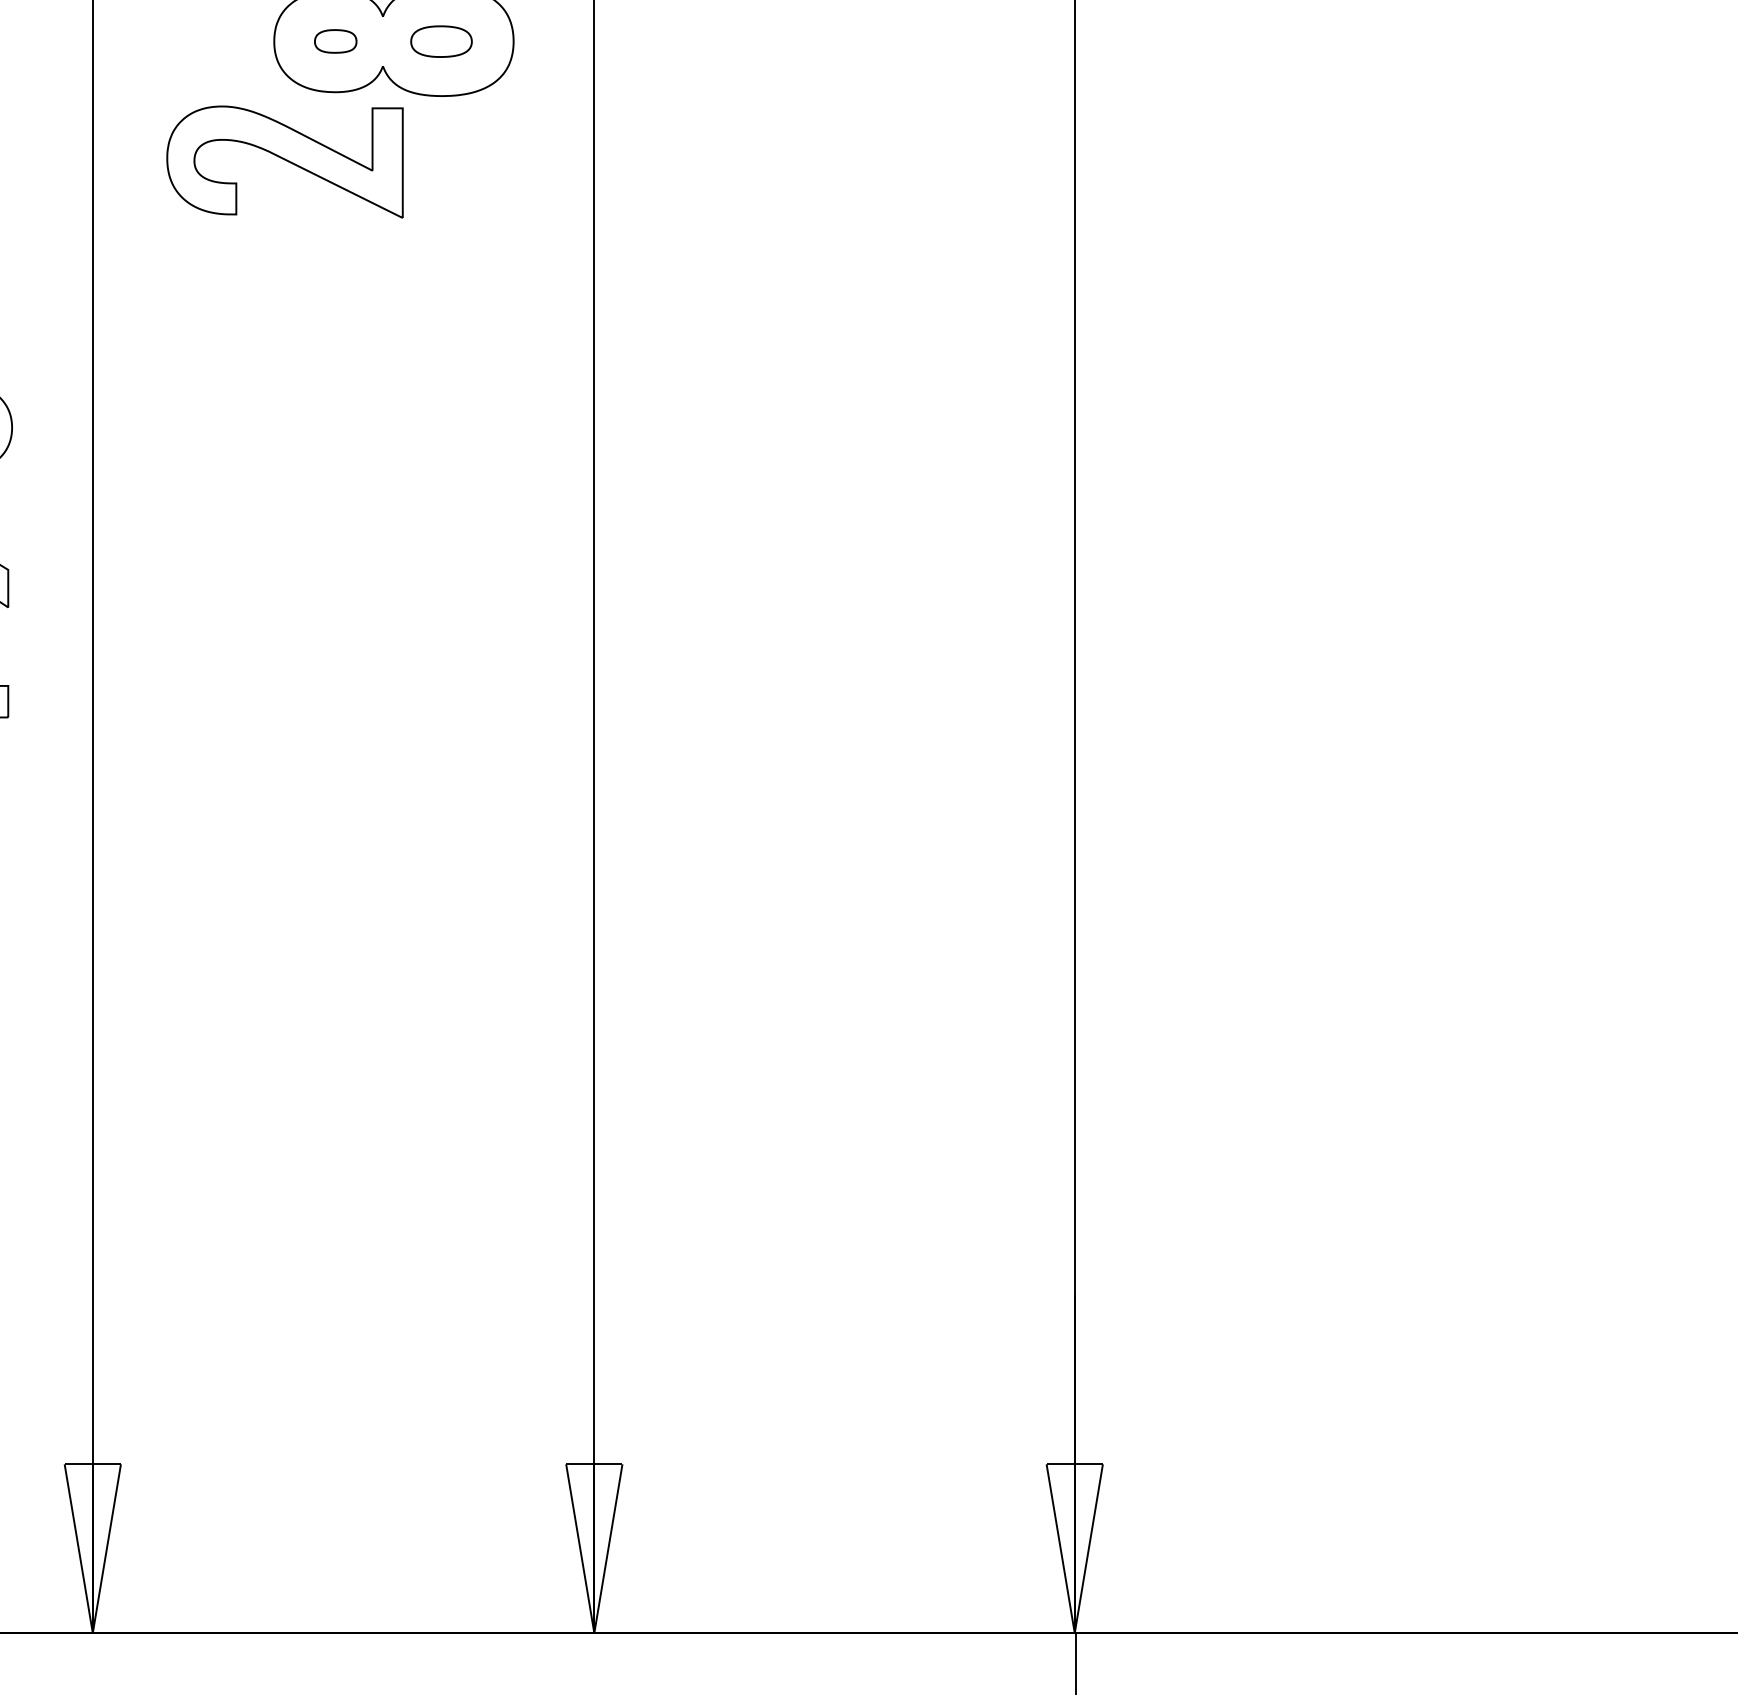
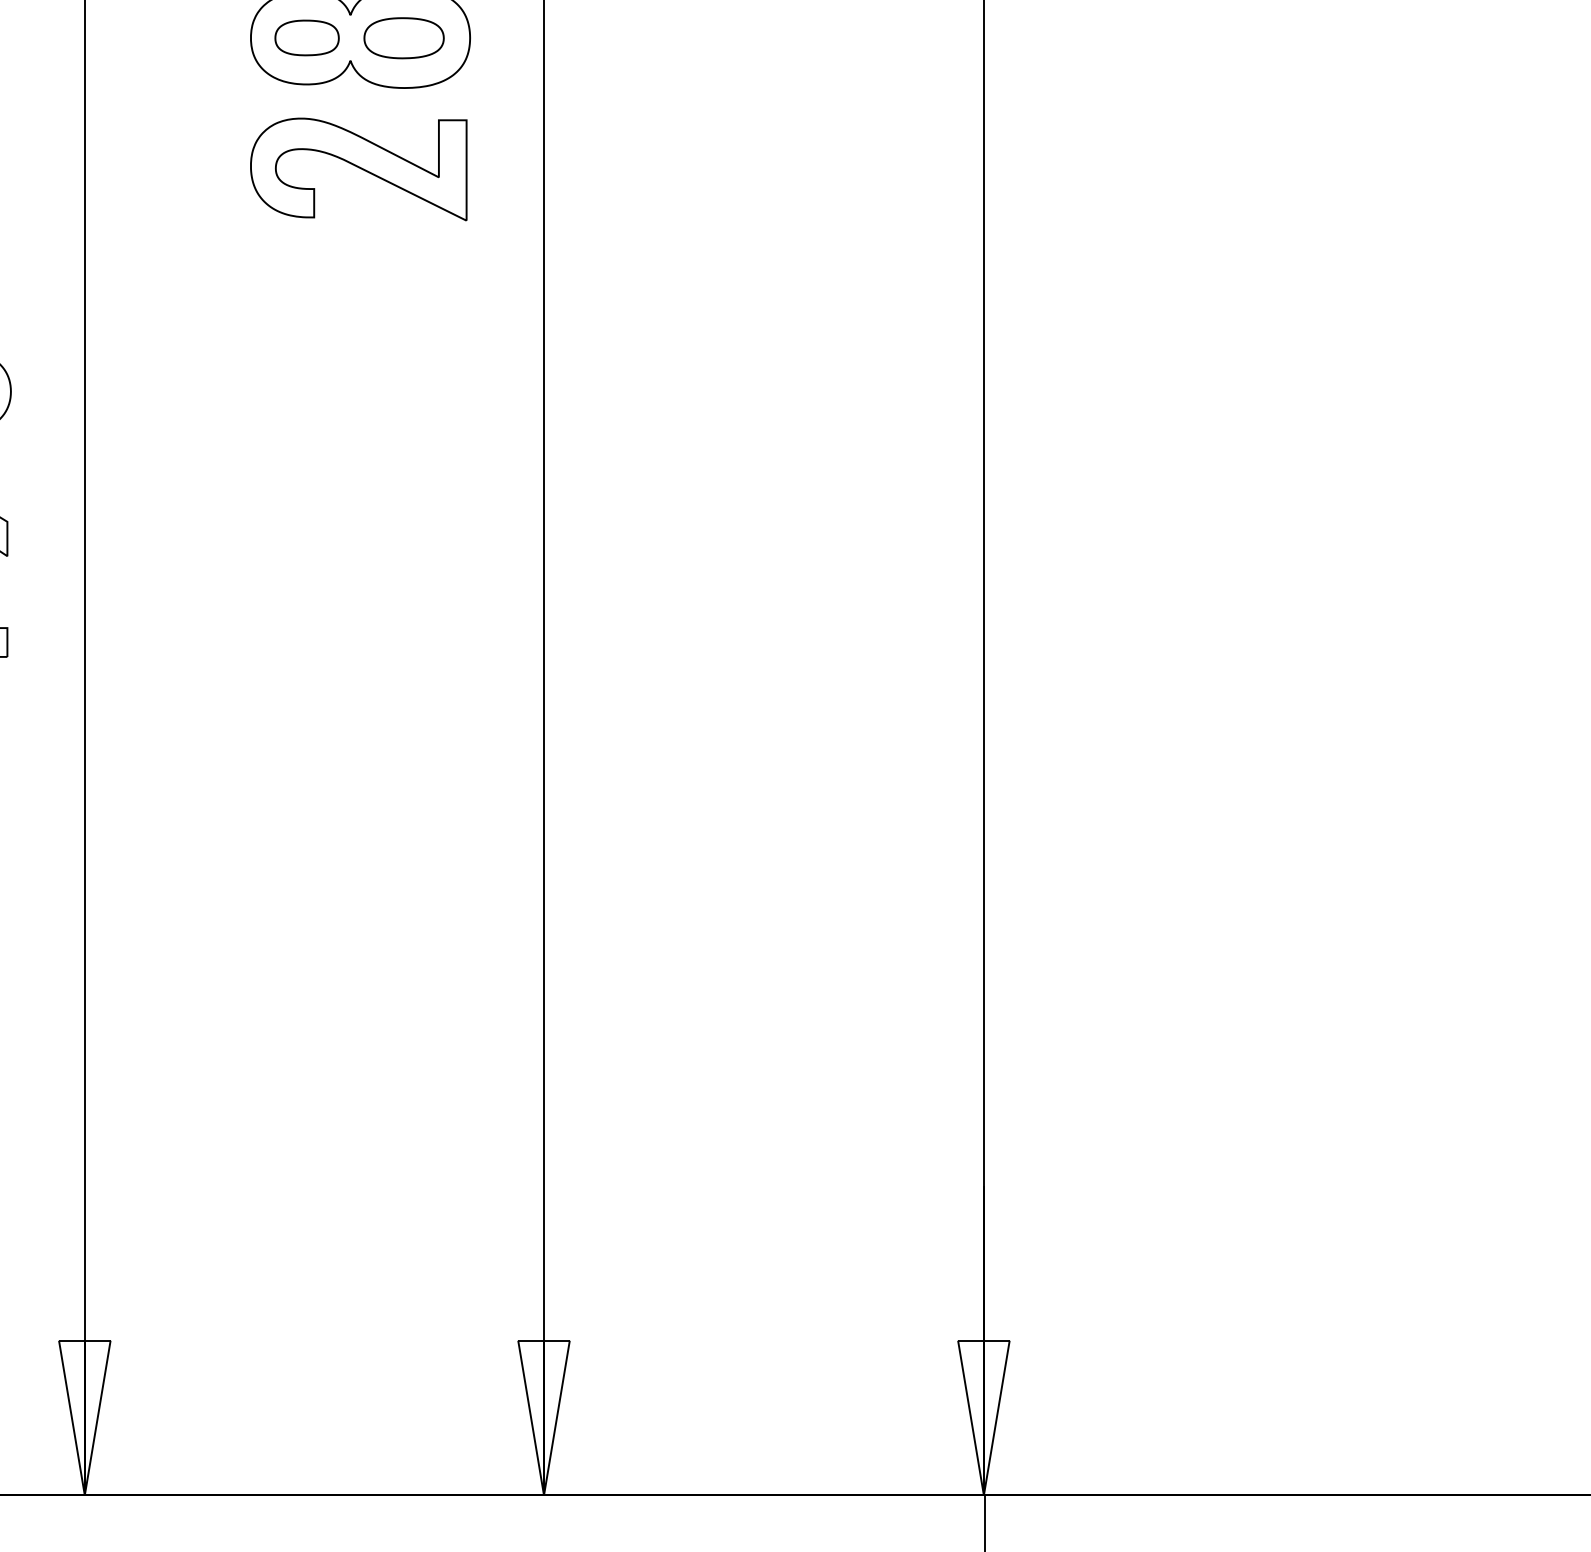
part: (335, 41) -> (307, 38), size x1.67
part: (441, 41) -> (404, 38), size x1.43
part: (284, 161) -> (358, 168), moved

